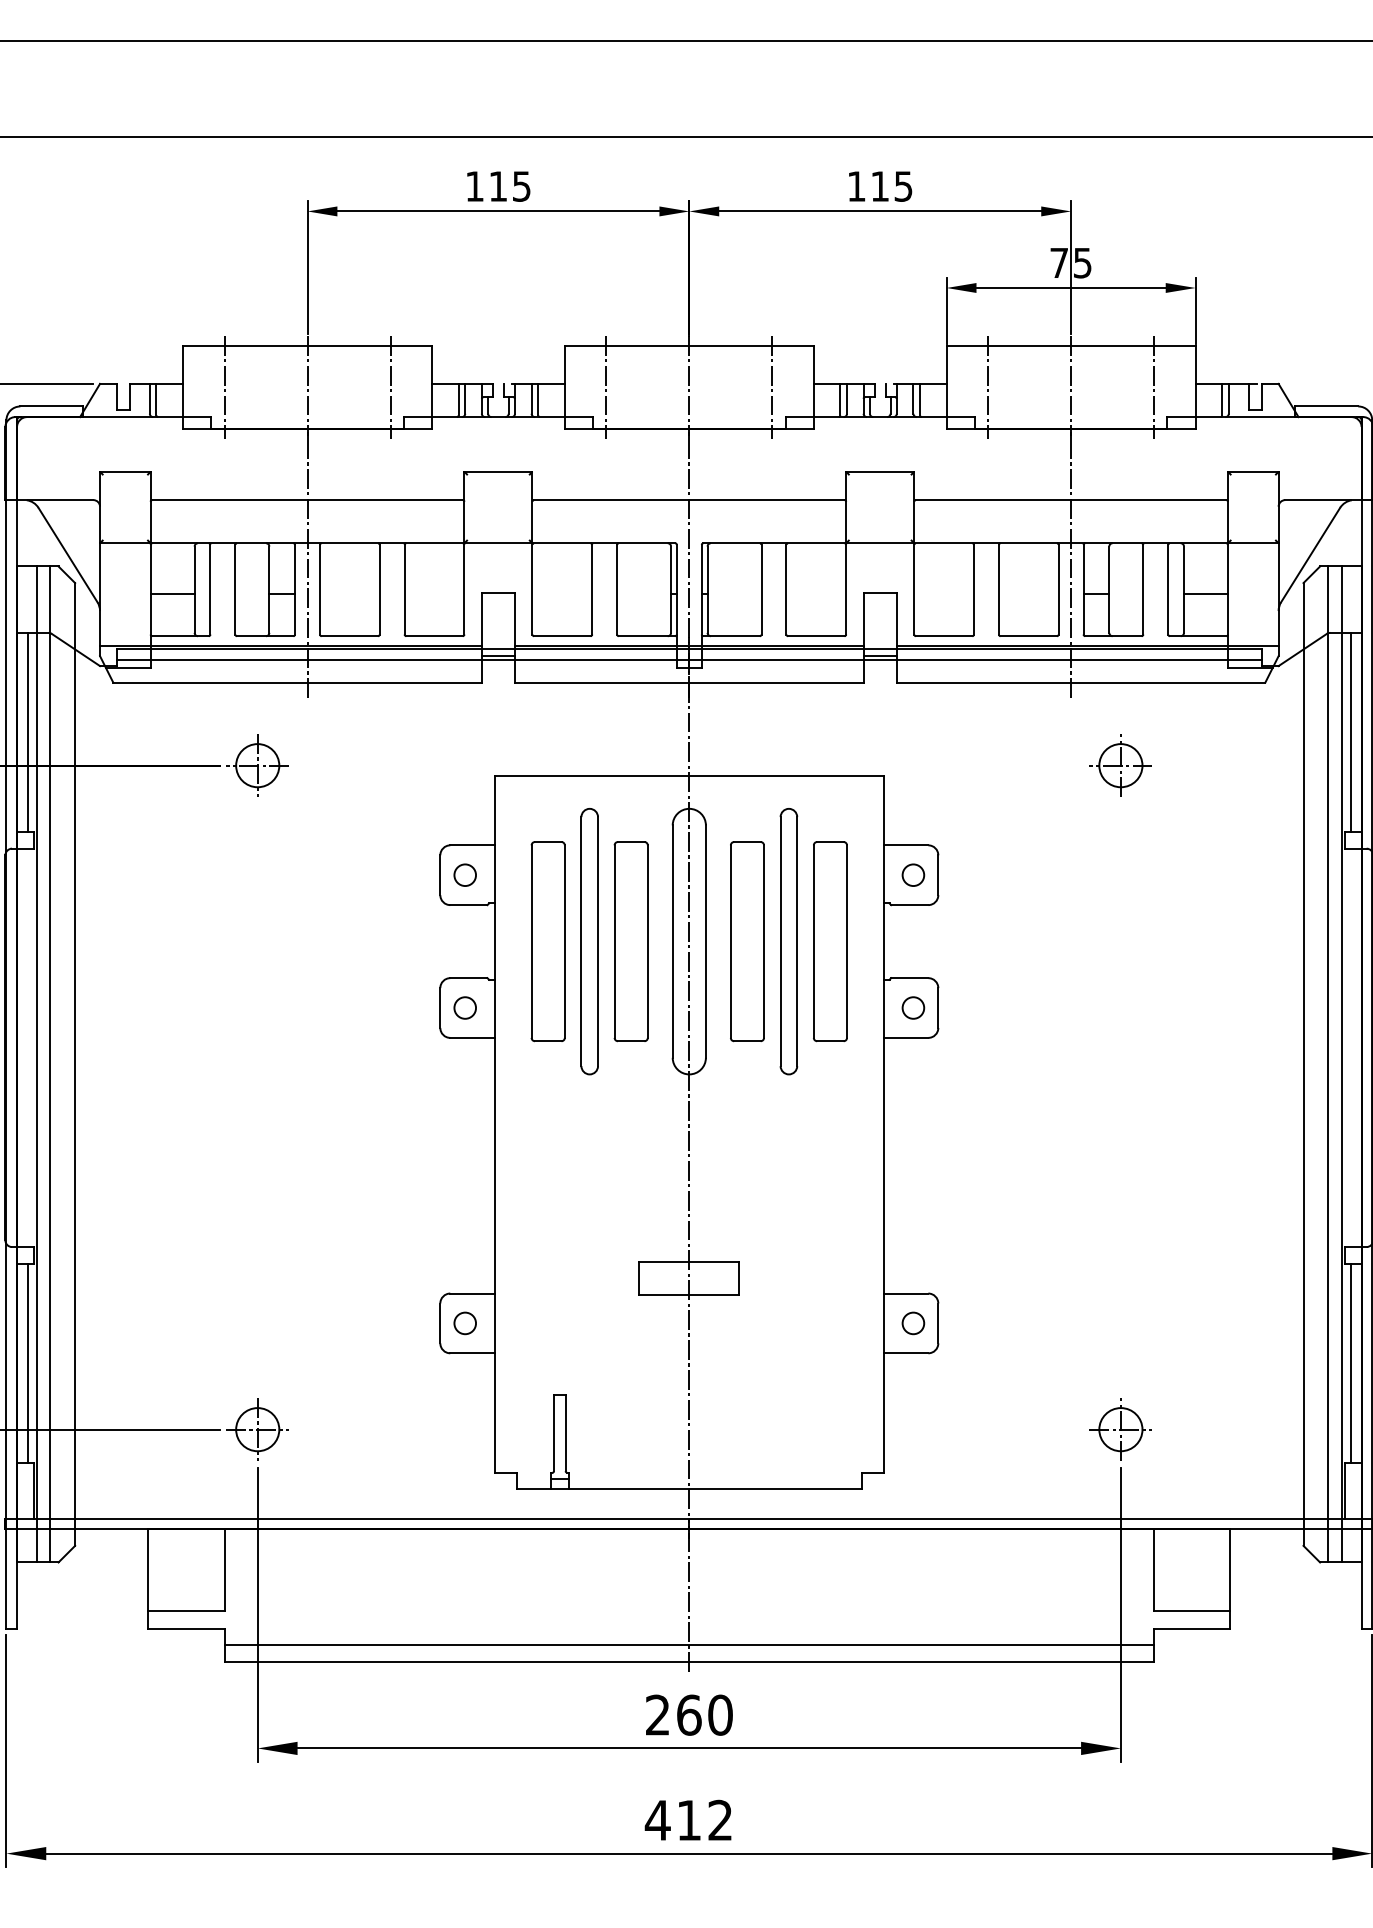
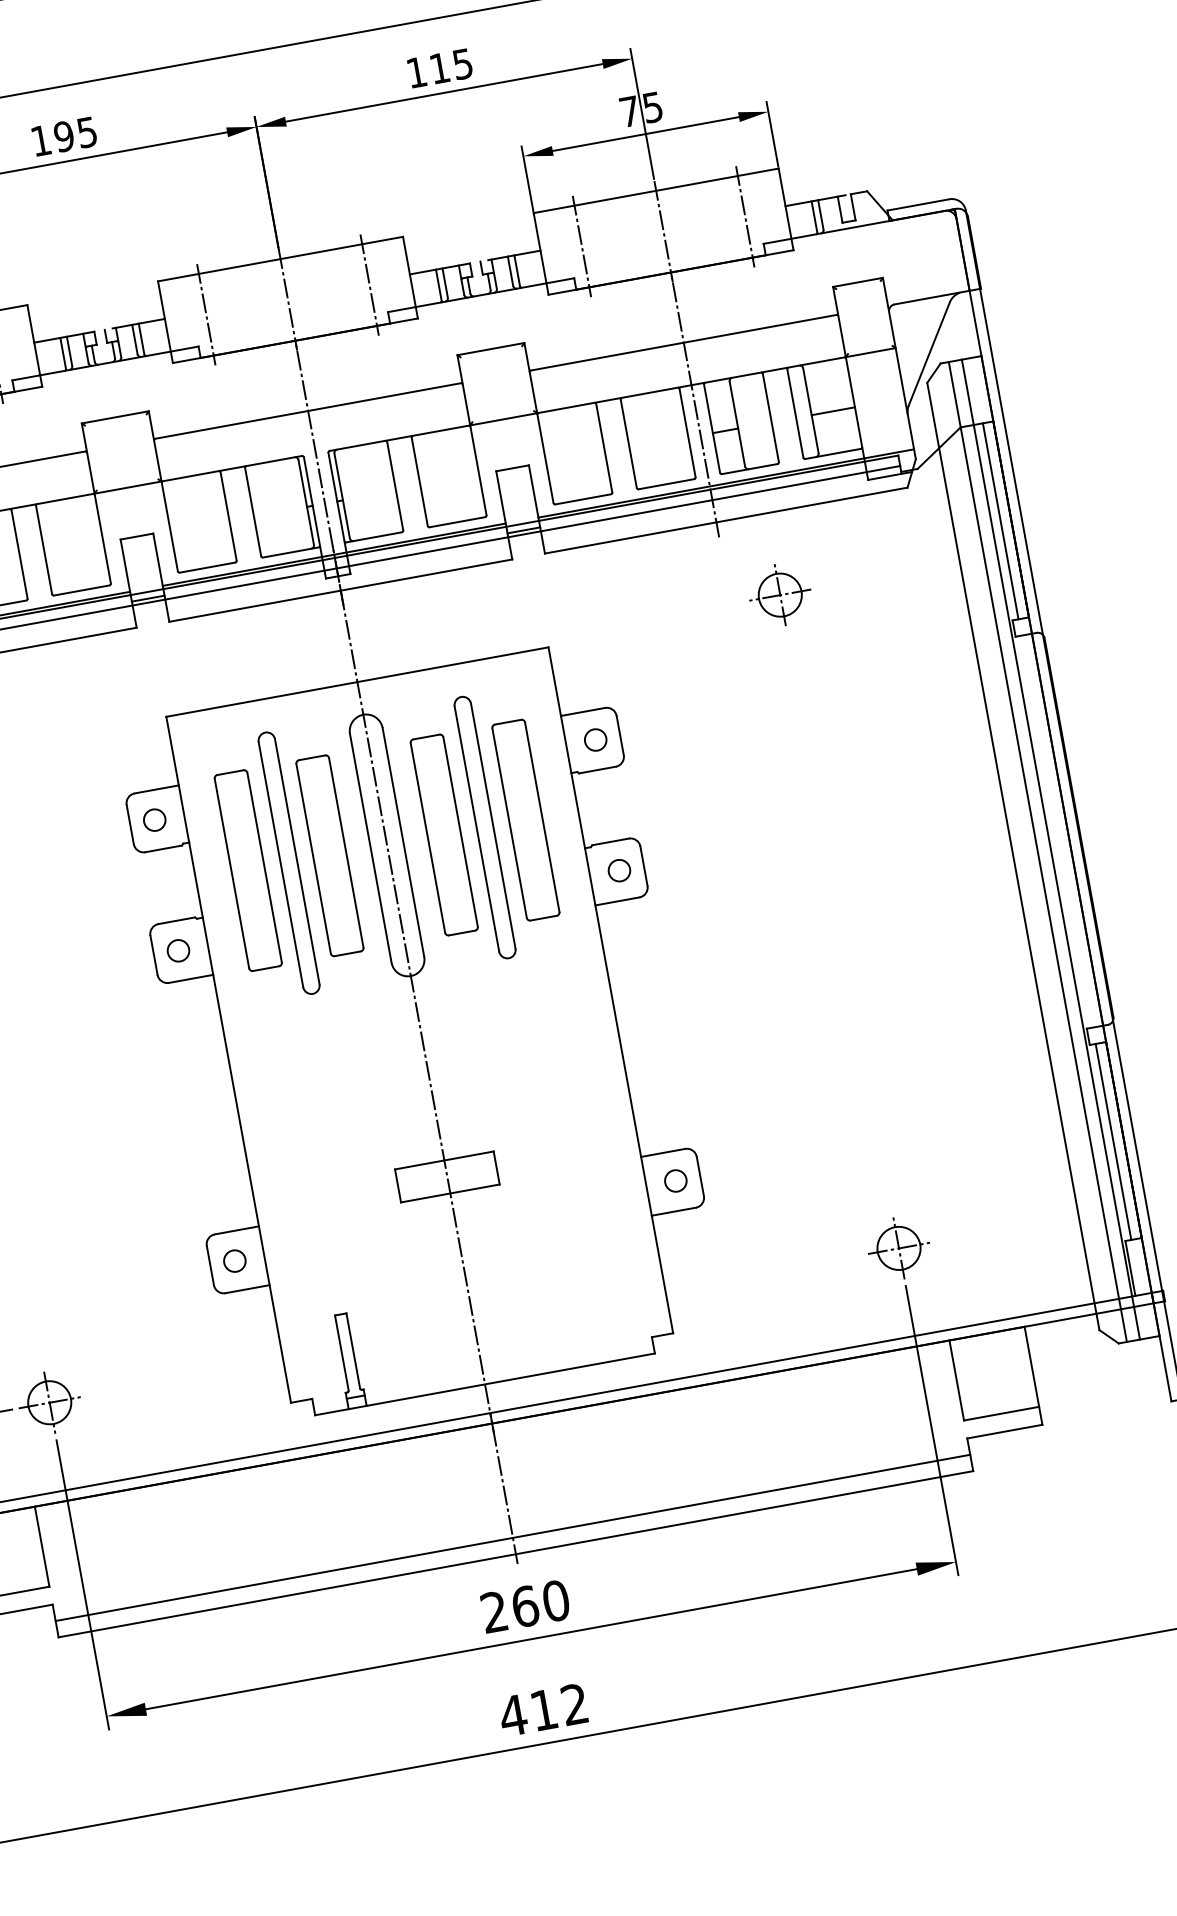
text: (498, 186) -> (64, 136), 115 -> 195

